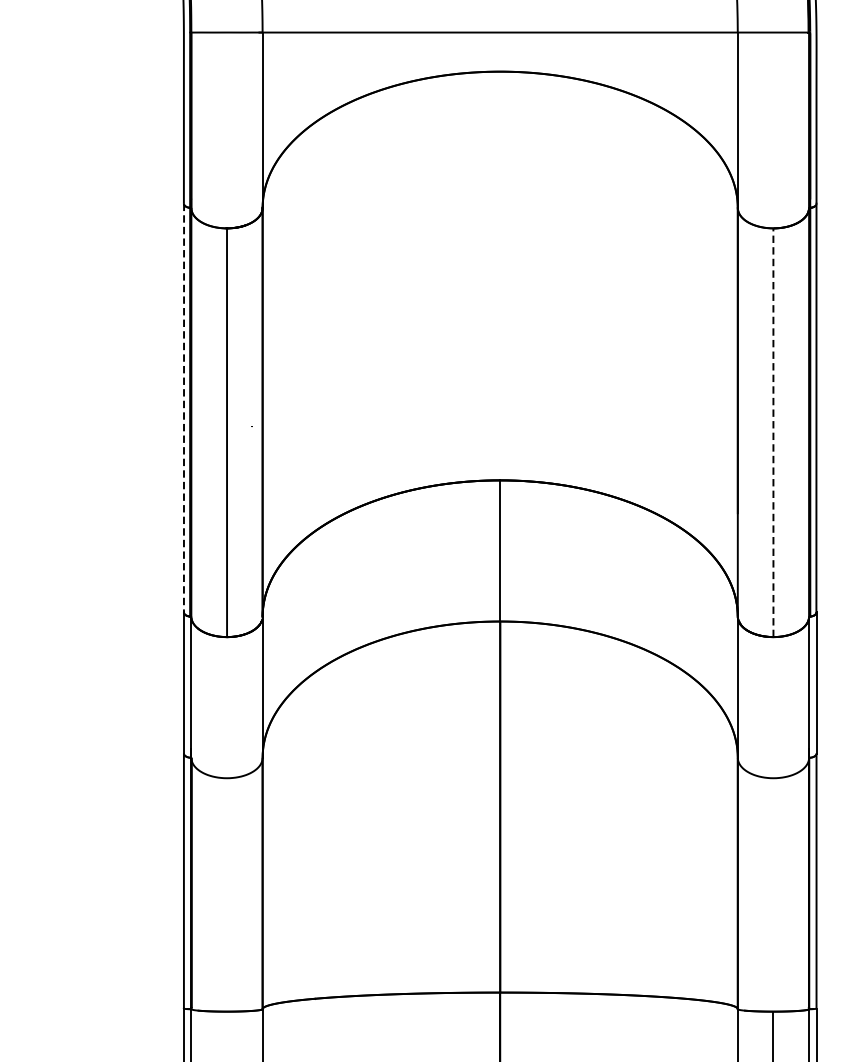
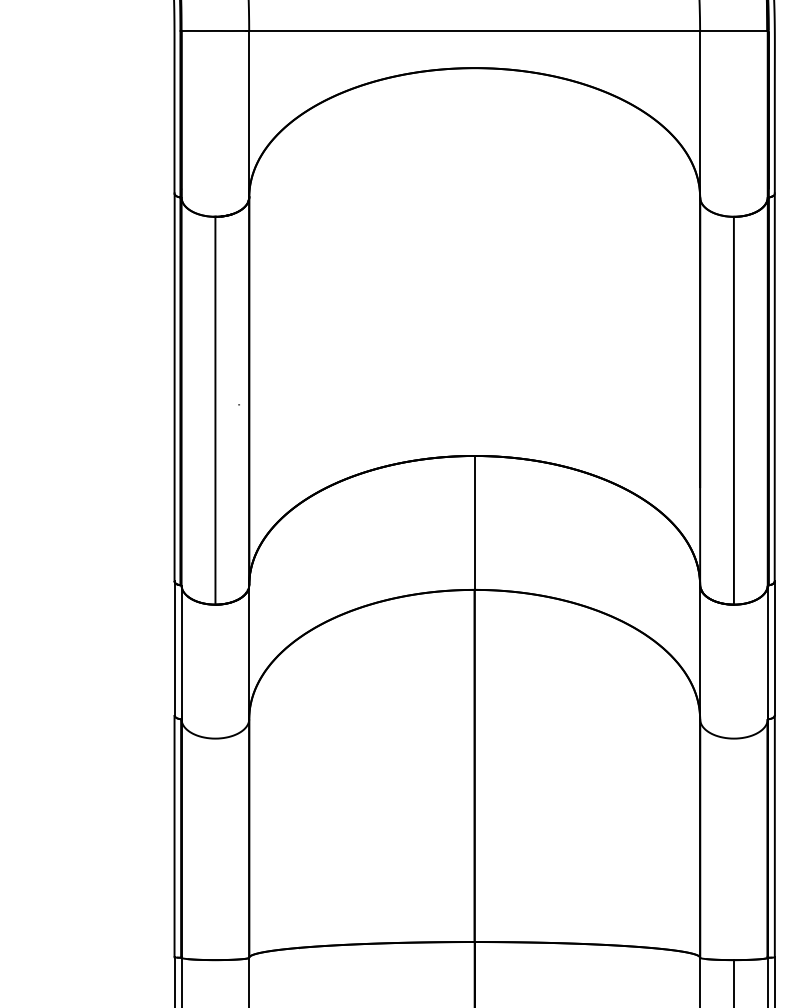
line: (183, 408) -> (174, 387), dashed -> solid
line: (772, 432) -> (733, 410), dashed -> solid

